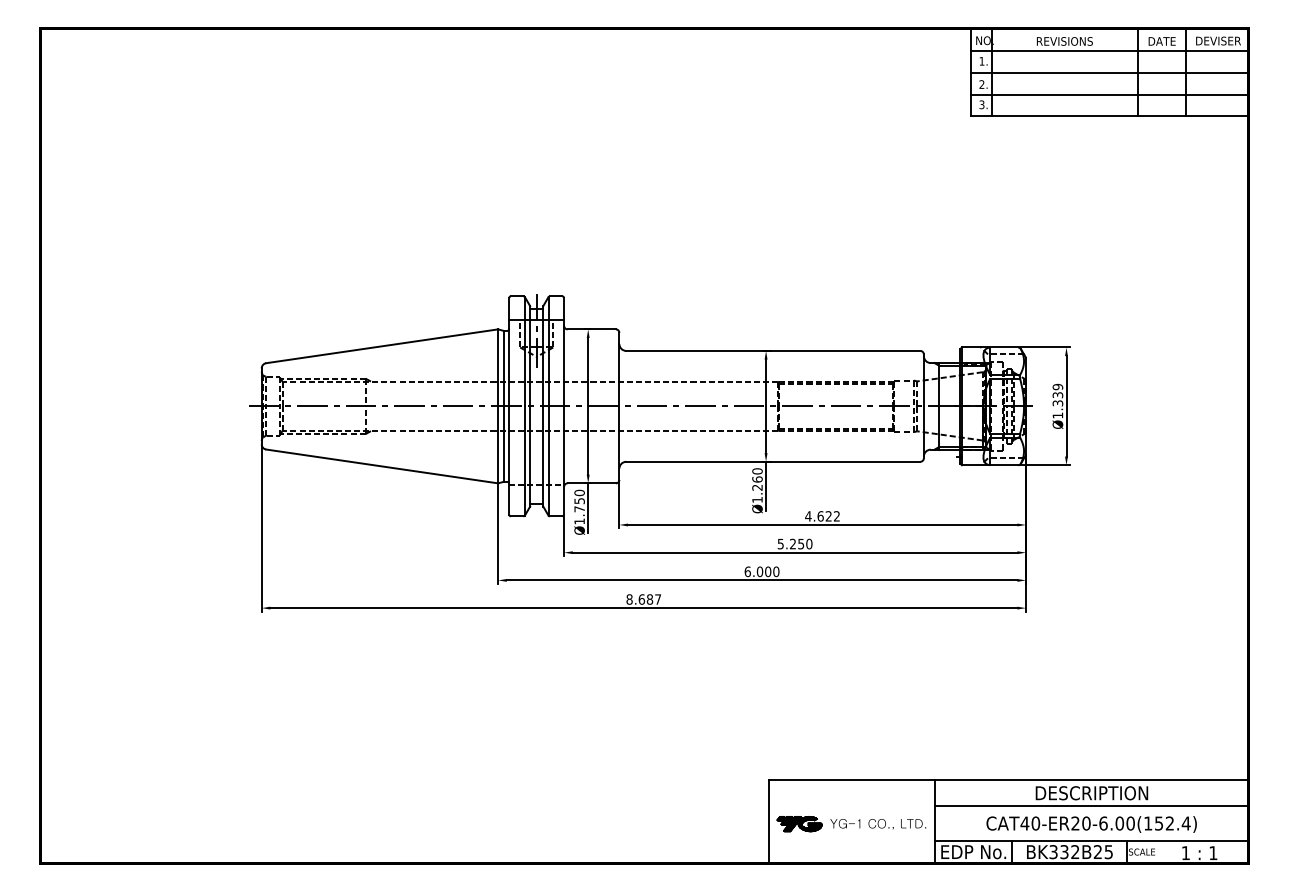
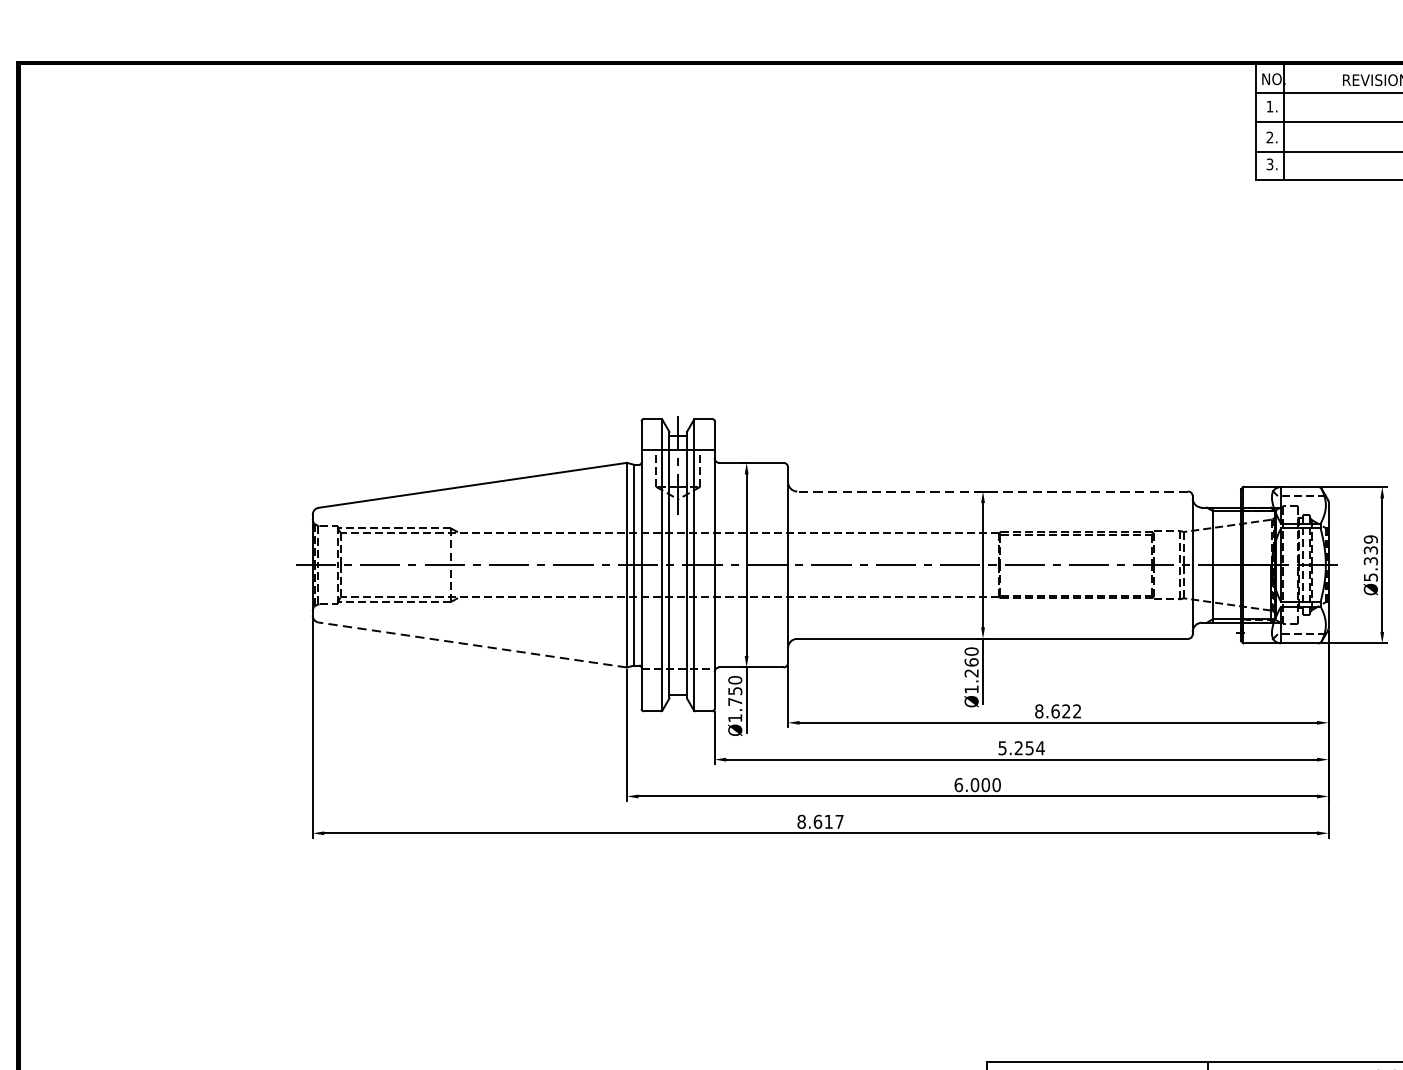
line: (772, 350) -> (991, 490), solid -> dashed
text: (1057, 415) -> (1370, 577), Ø1.339 -> Ø5.339
line: (381, 466) -> (471, 645), solid -> dashed
text: (808, 516) -> (1039, 711), 4.622 -> 8.622
text: (809, 543) -> (1040, 747), 5.250 -> 5.254
text: (649, 599) -> (828, 821), 8.687 -> 8.617

